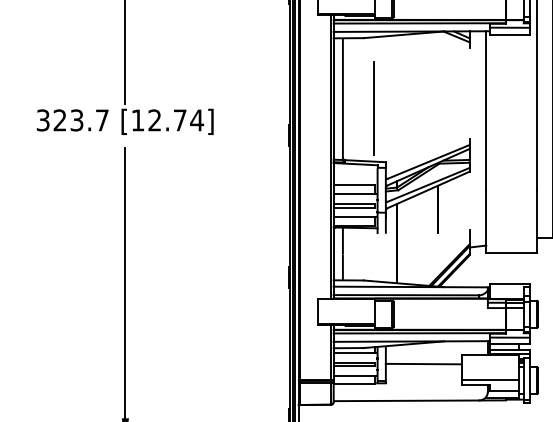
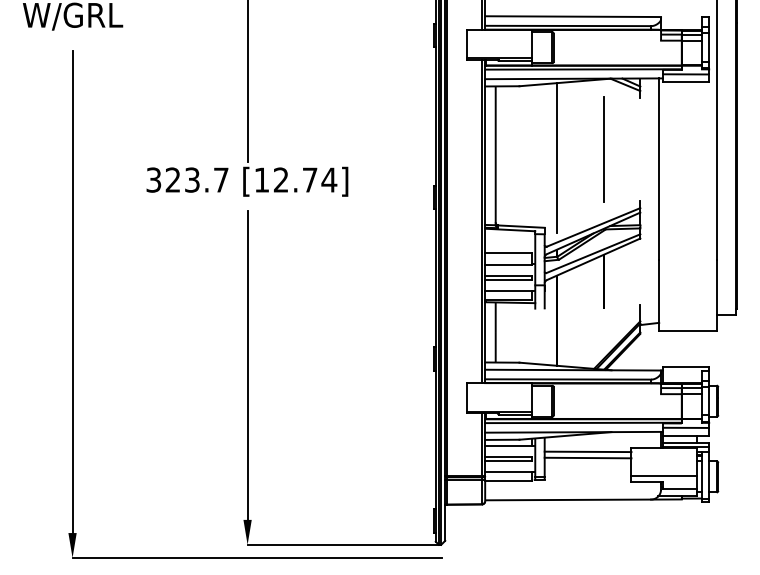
line: (397, 100) -> (557, 157), added
line: (373, 108) -> (603, 149), moved
line: (423, 358) -> (587, 451), added

